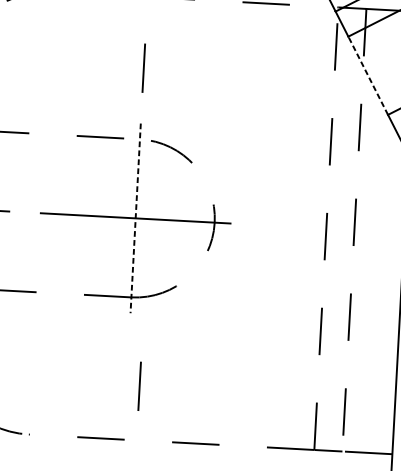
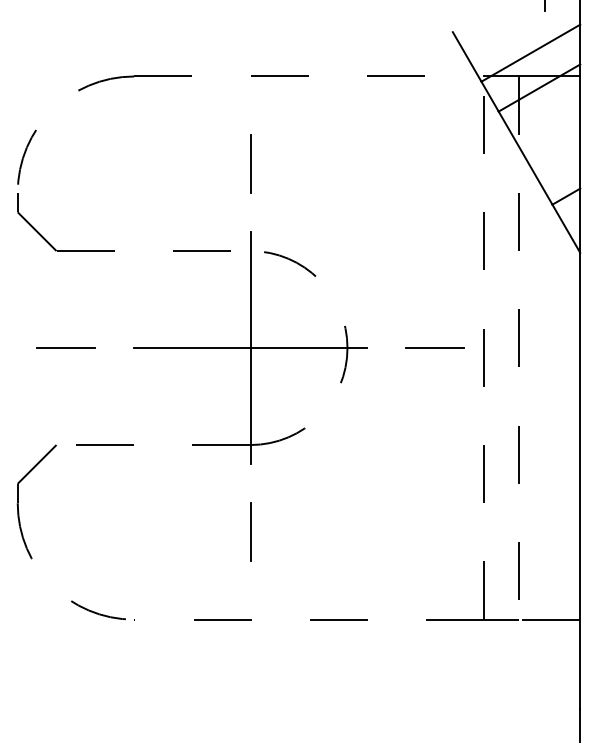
line: (368, 76) -> (525, 158), dashed -> solid
line: (135, 218) -> (250, 348), dashed -> solid
line: (285, 226) -> (434, 348), added
line: (139, 385) -> (250, 531), moved

